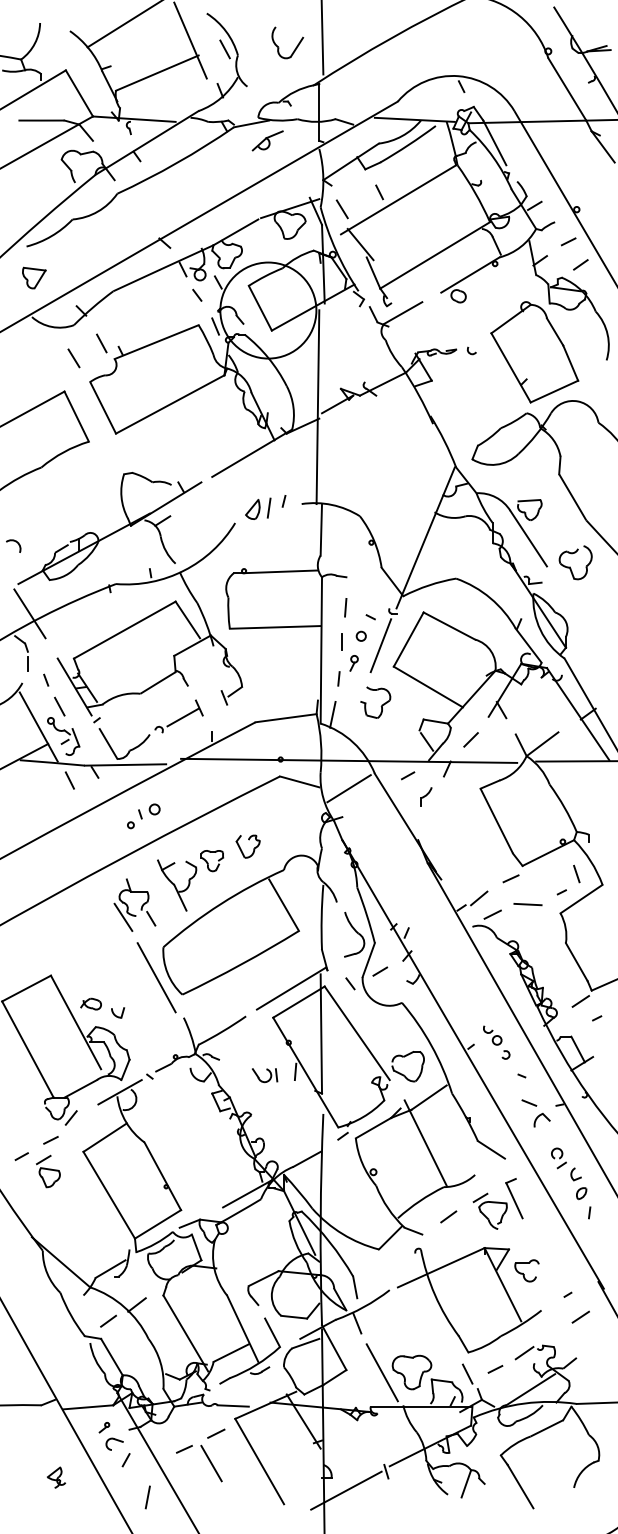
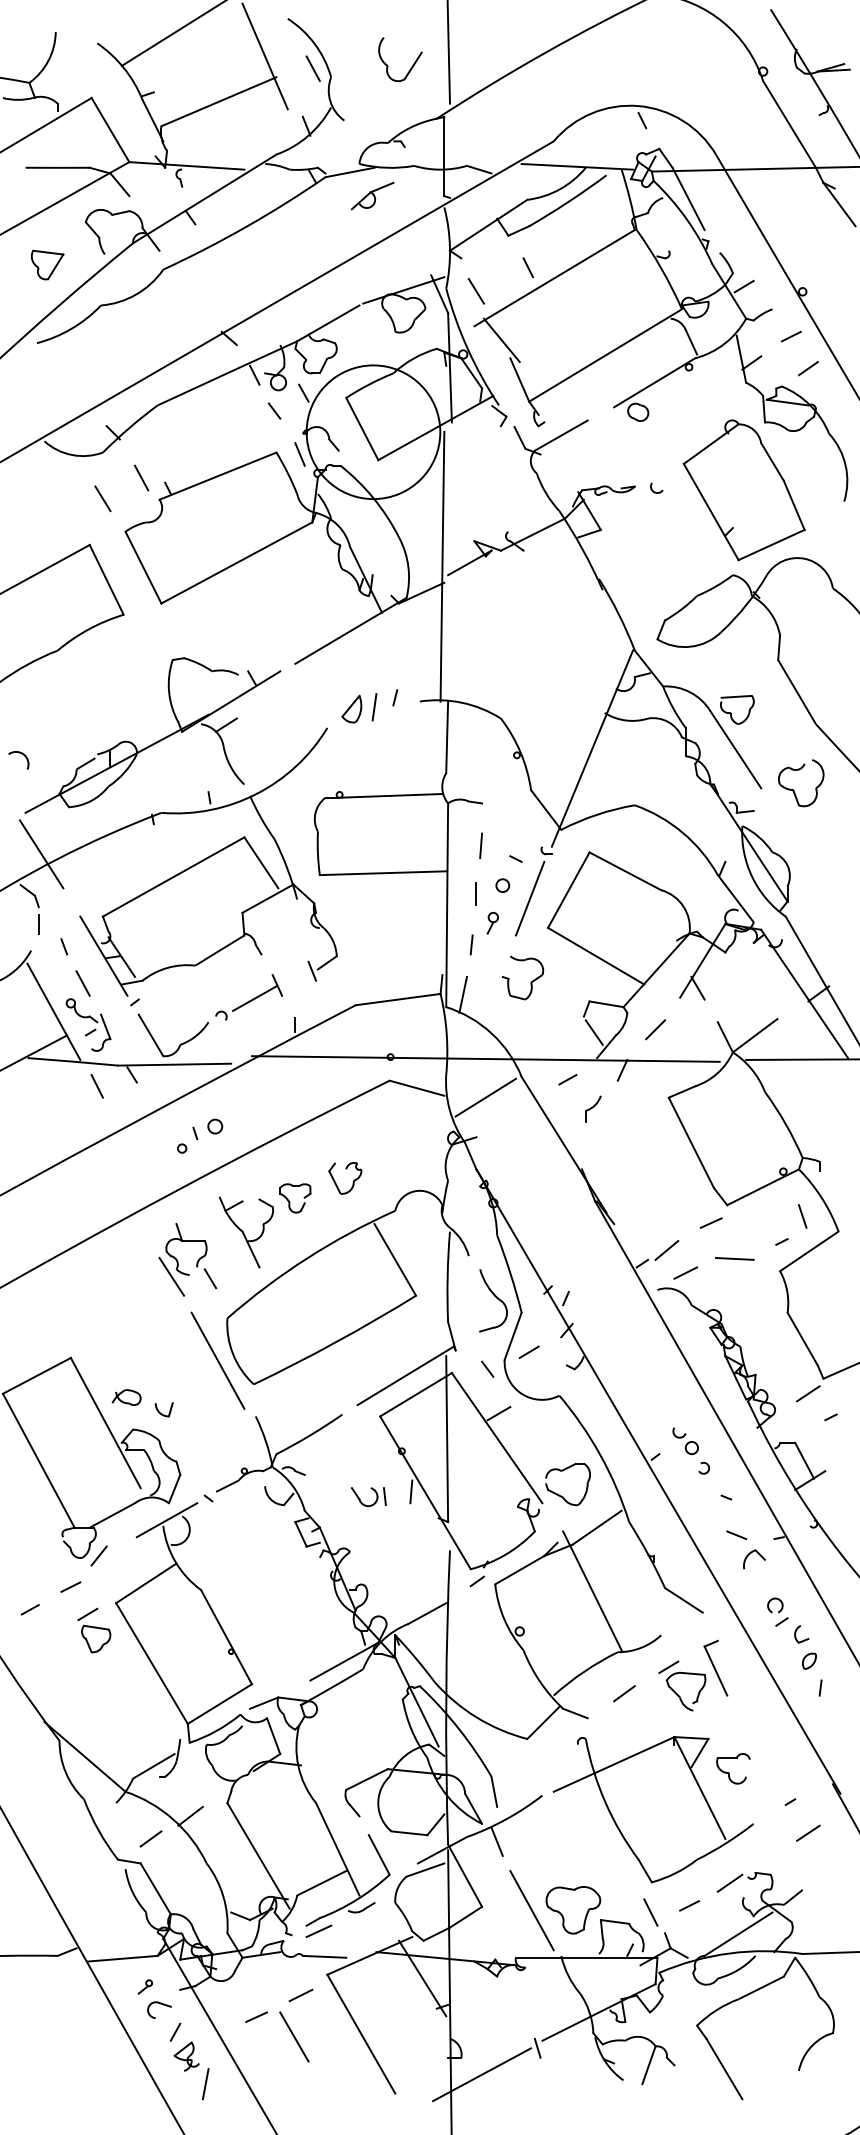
part: (34, 277) -> (47, 264), moved
line: (358, 1015) -> (498, 1413), added
part: (48, 1171) -> (94, 1630), moved
line: (228, 1387) -> (318, 1931), added
part: (56, 1477) -> (186, 2056), moved

